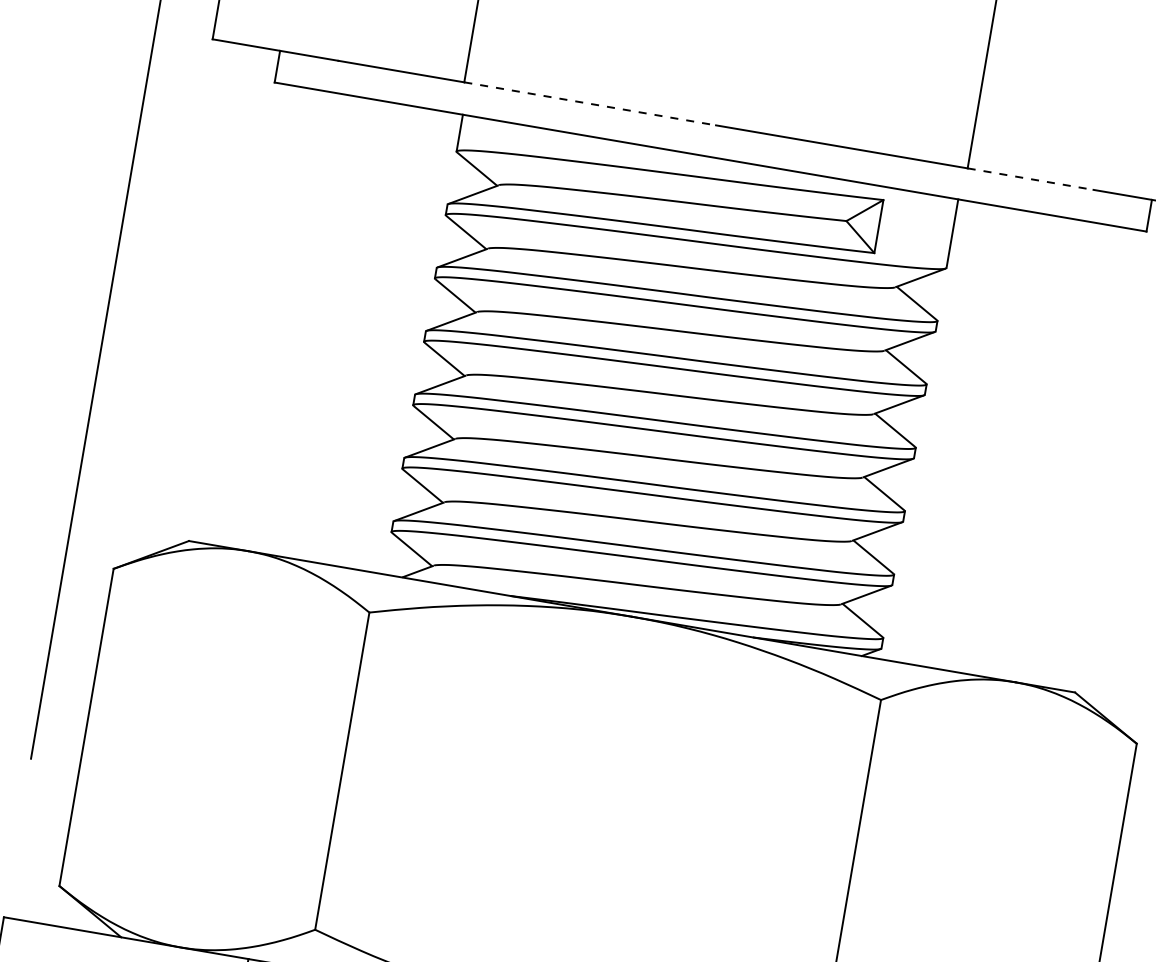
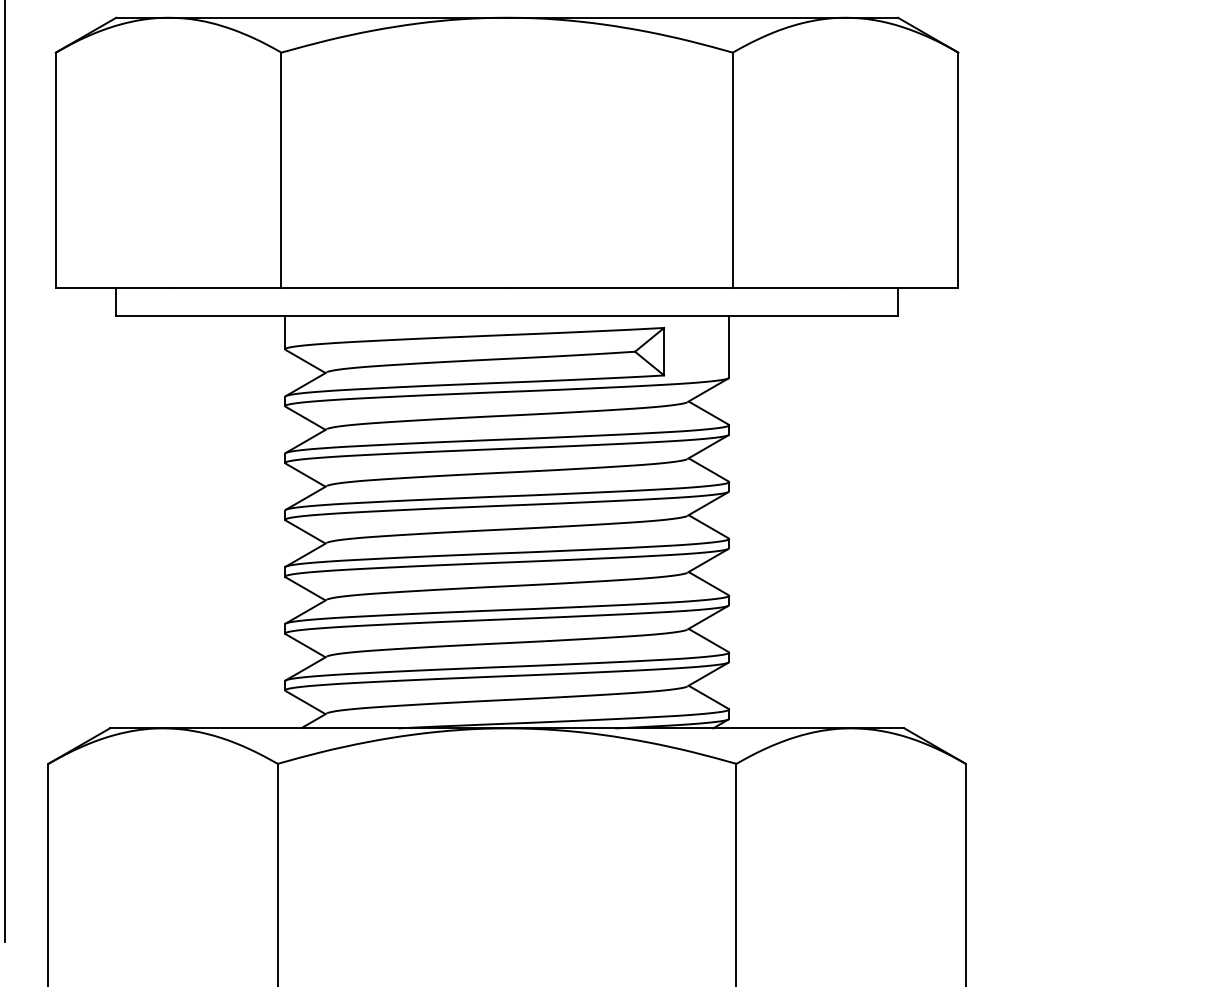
line: (590, 103) -> (394, 287), dashed -> solid
line: (1030, 178) -> (789, 287), dashed -> solid

